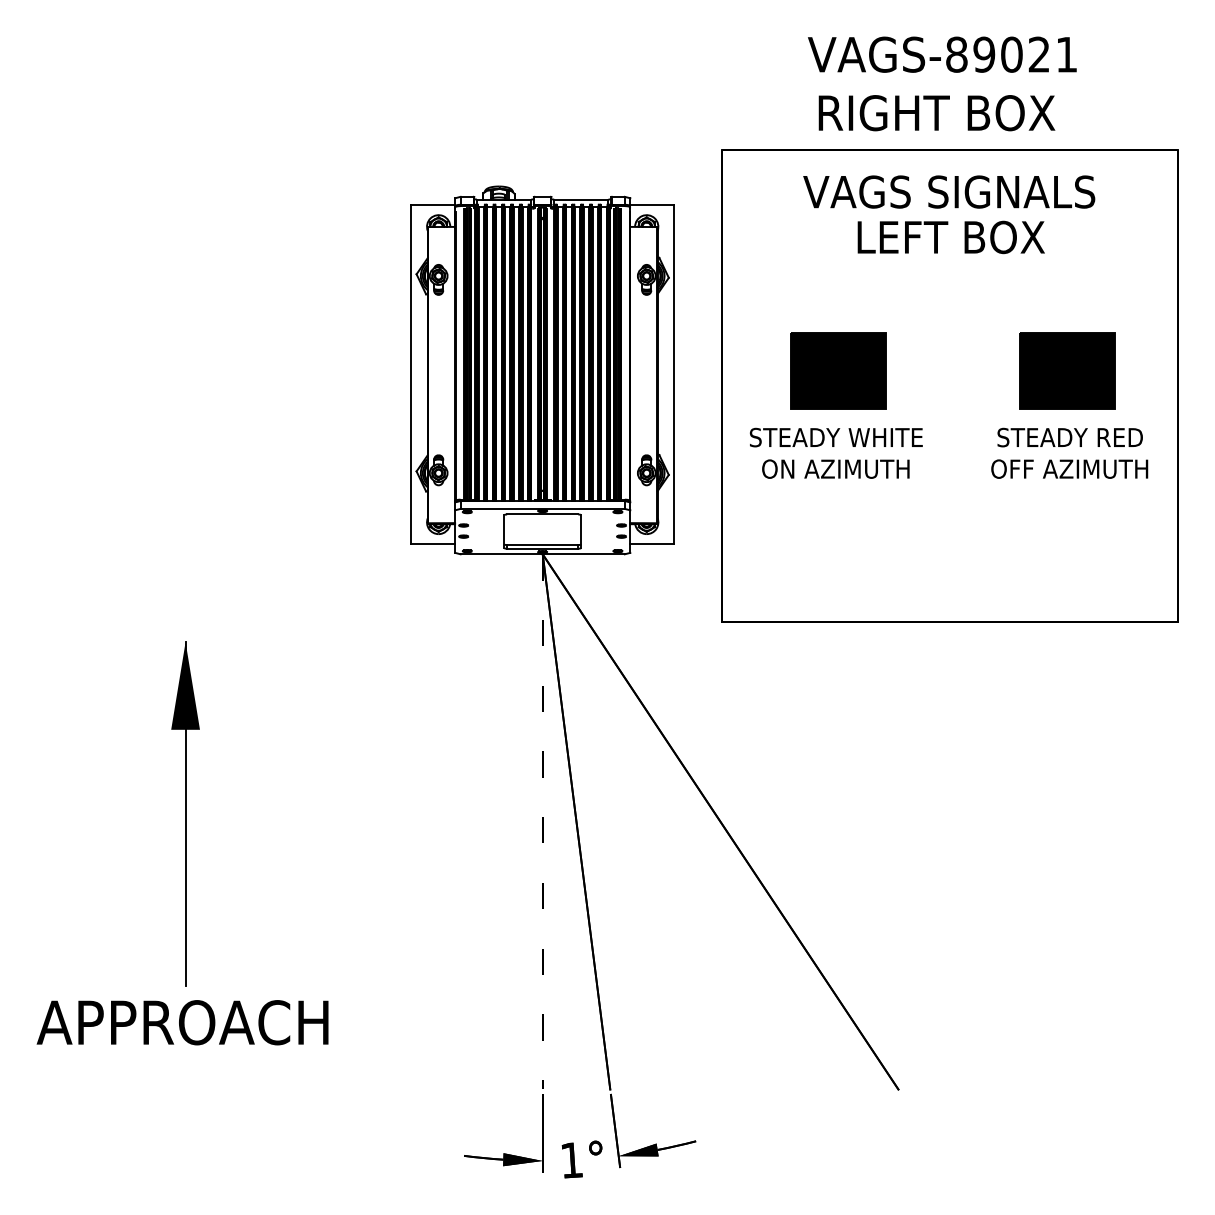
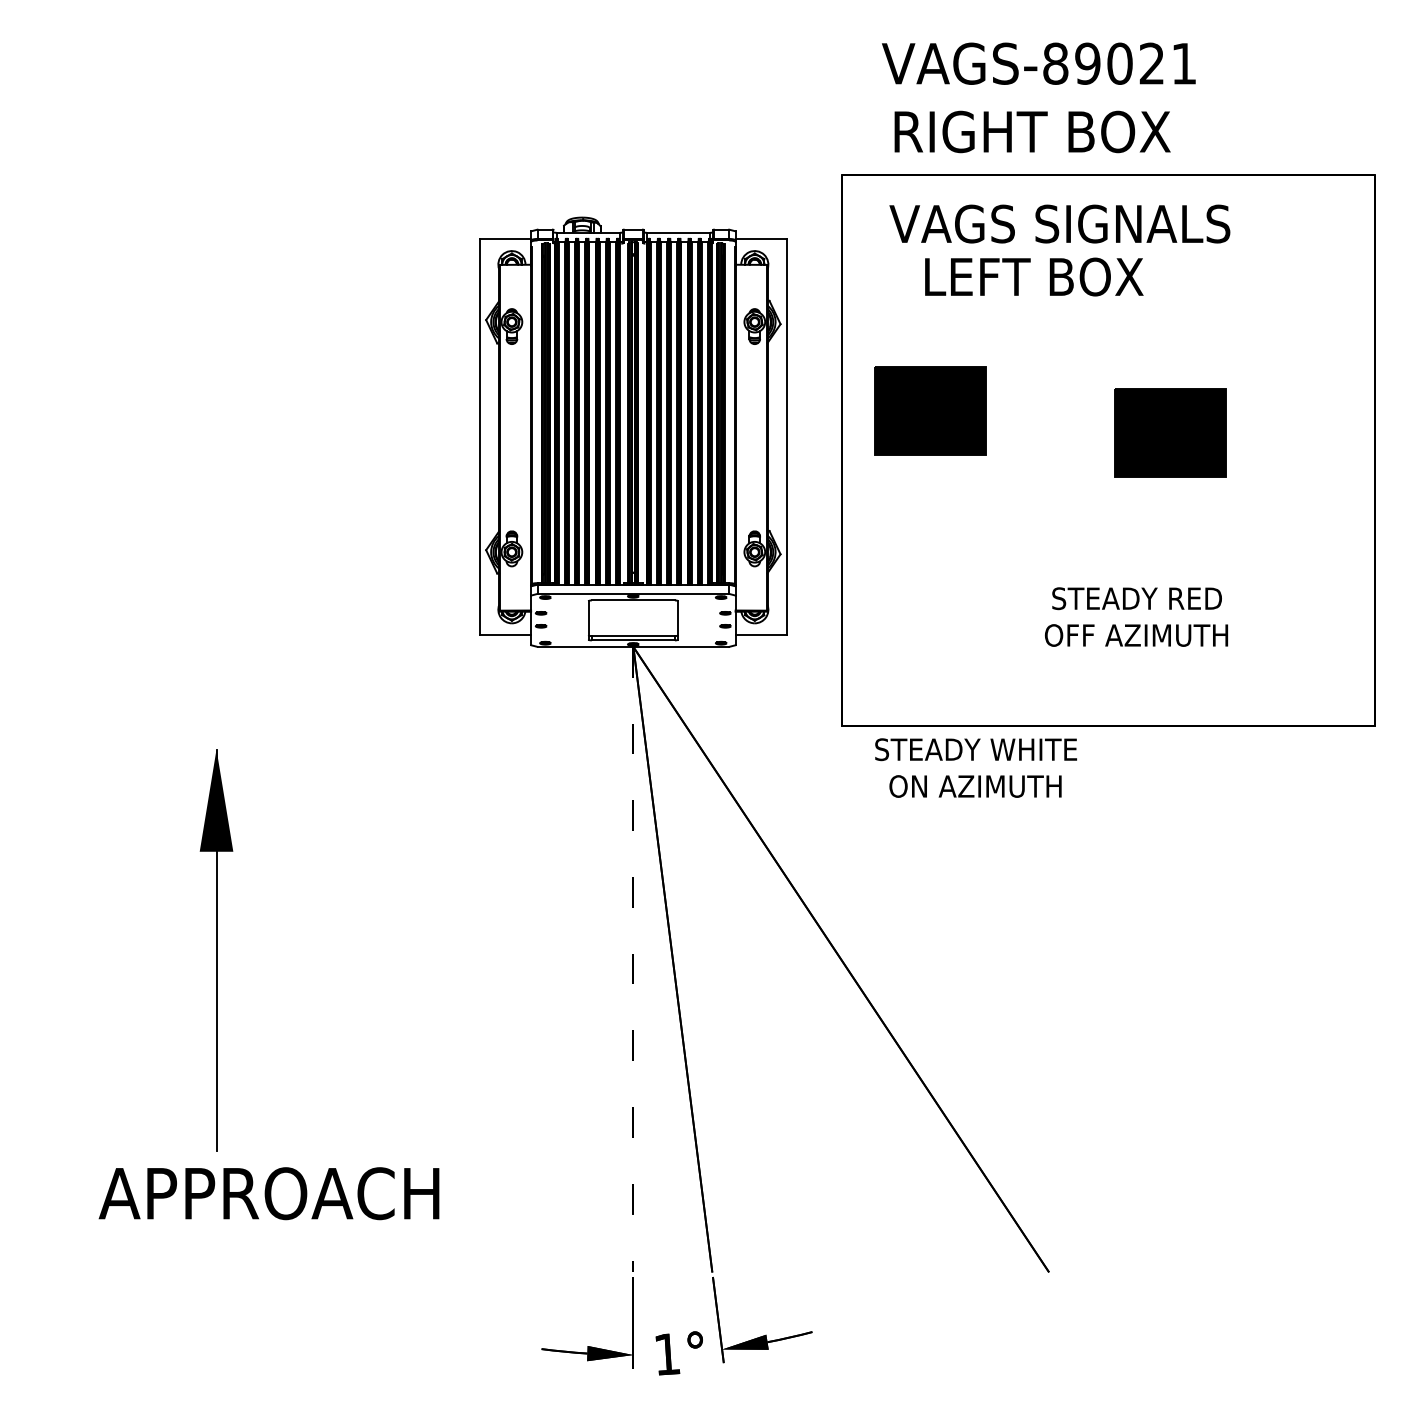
text: (942, 83) -> (1038, 97), moved
text: (948, 191) -> (1059, 223), moved
text: (951, 236) -> (1034, 276), moved
part: (838, 370) -> (930, 410), moved
part: (1067, 370) -> (1170, 432), moved
text: (835, 452) -> (975, 767), moved
text: (1069, 452) -> (1136, 616), moved
text: (182, 1022) -> (268, 1193), moved

